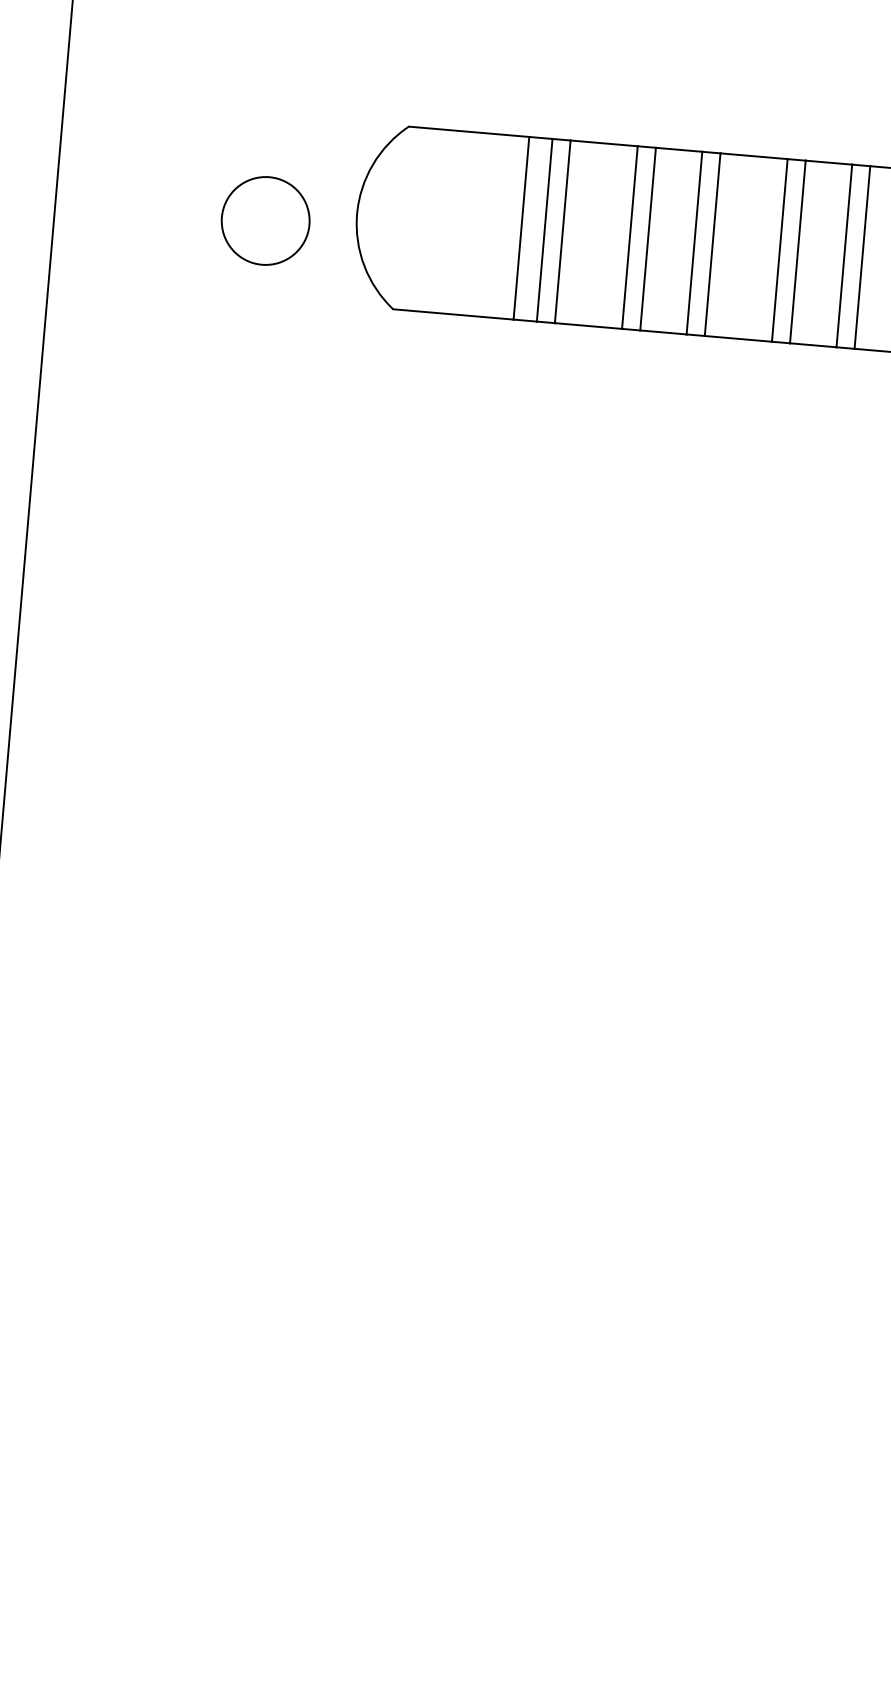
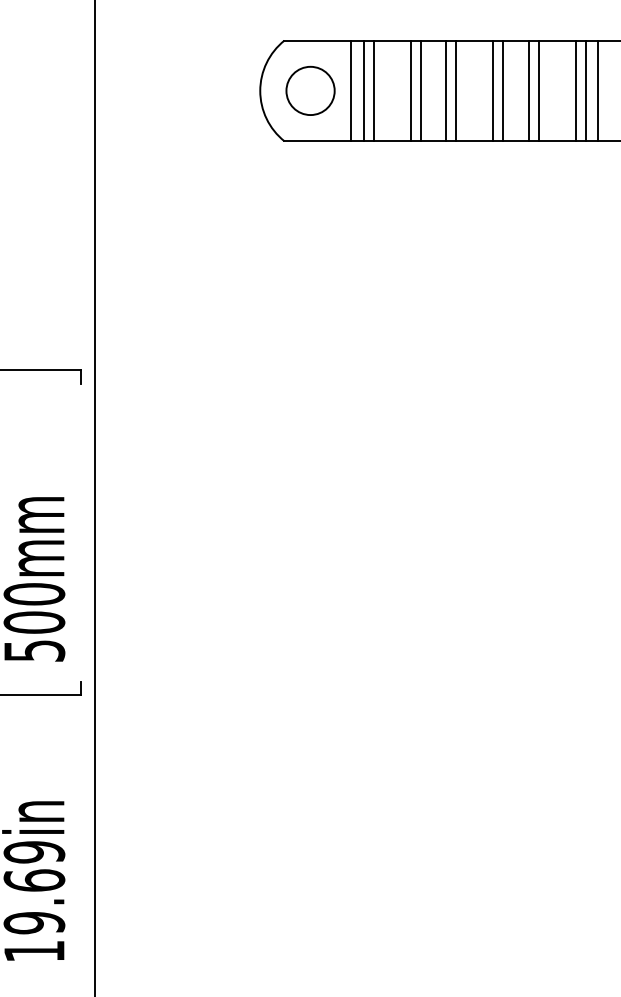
circle: (265, 220) -> (310, 90), moved

